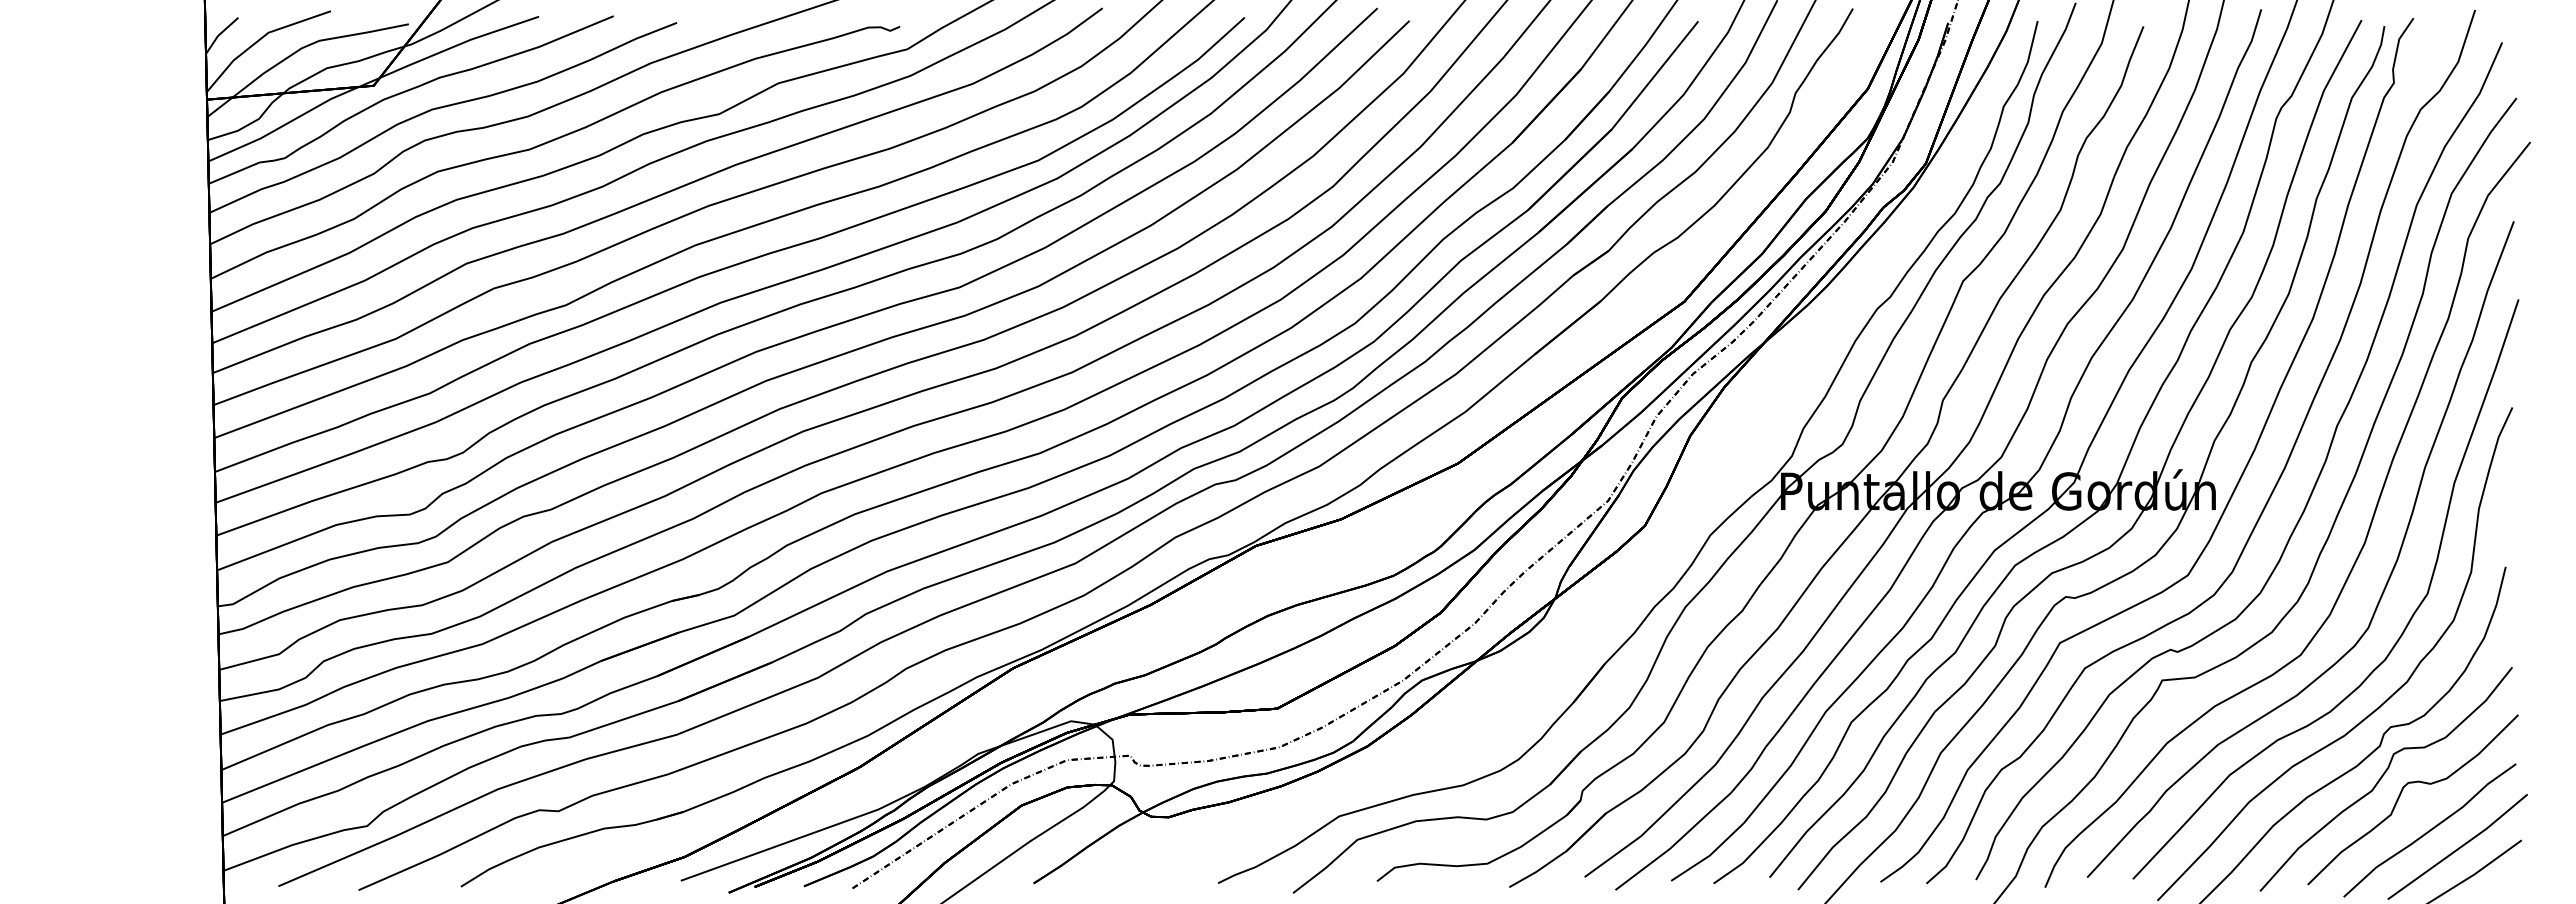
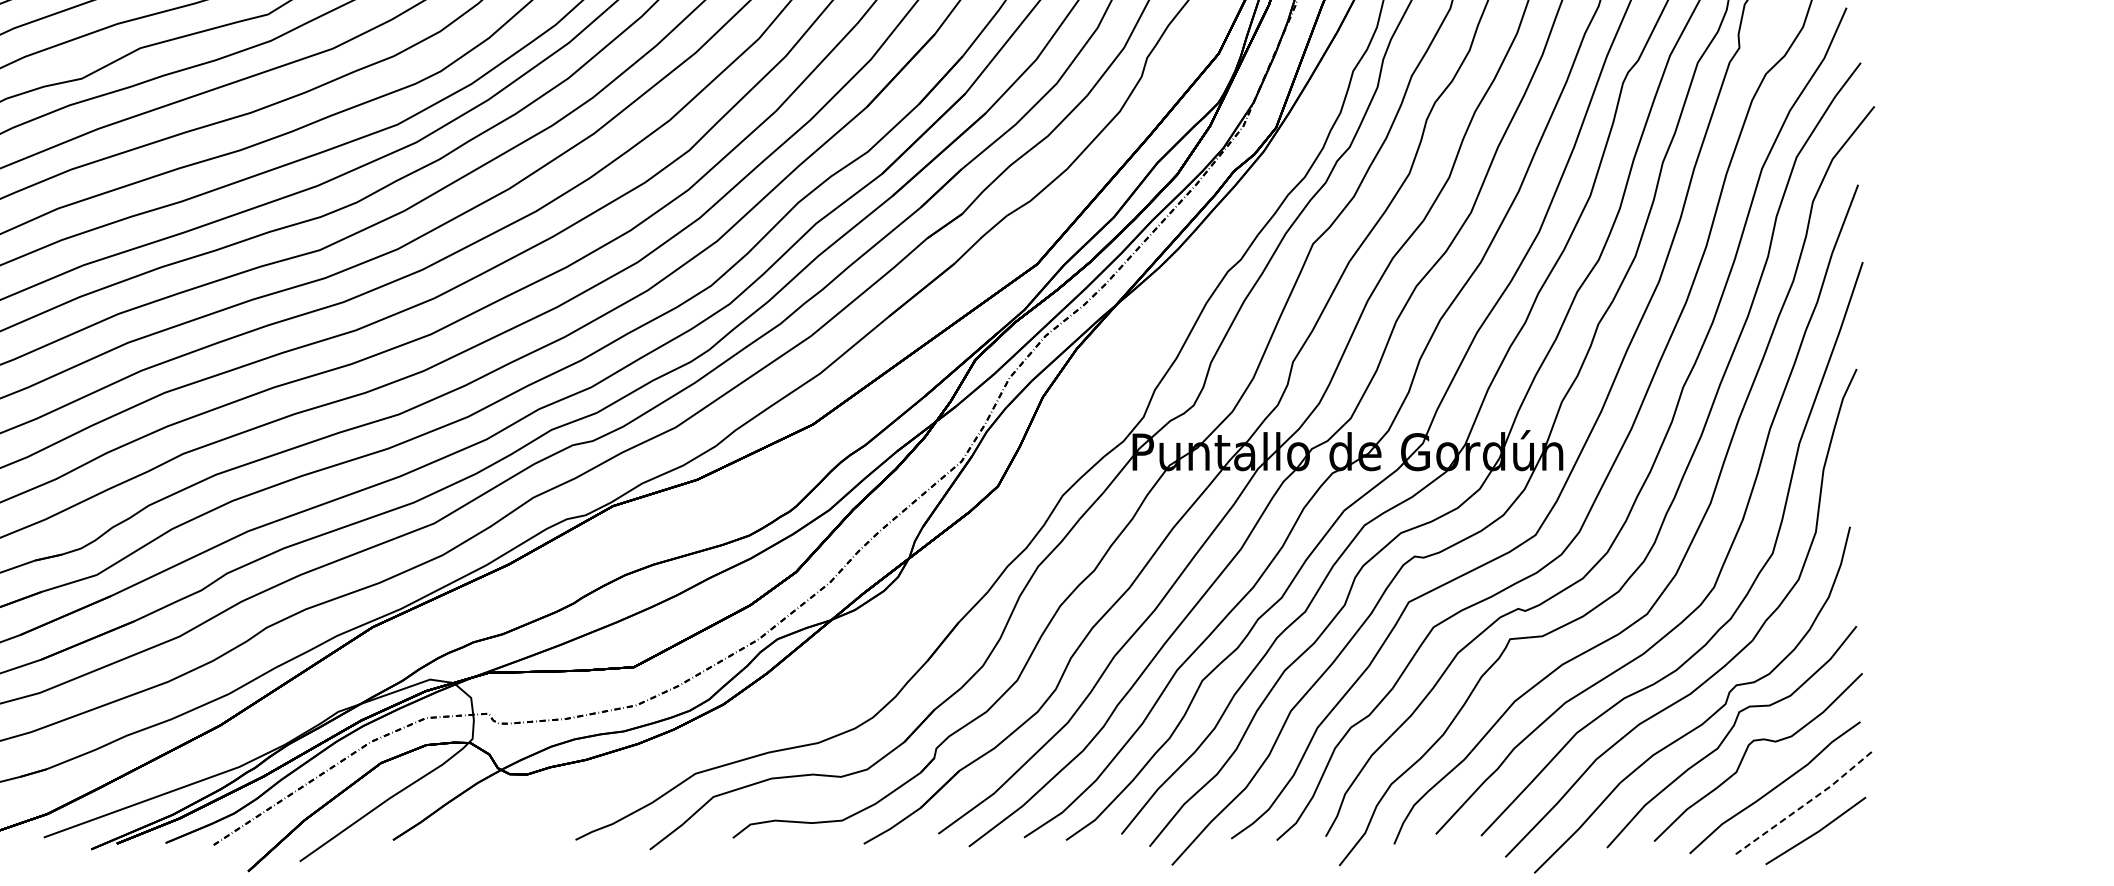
line: (2459, 848) -> (1804, 805), solid -> dashed

